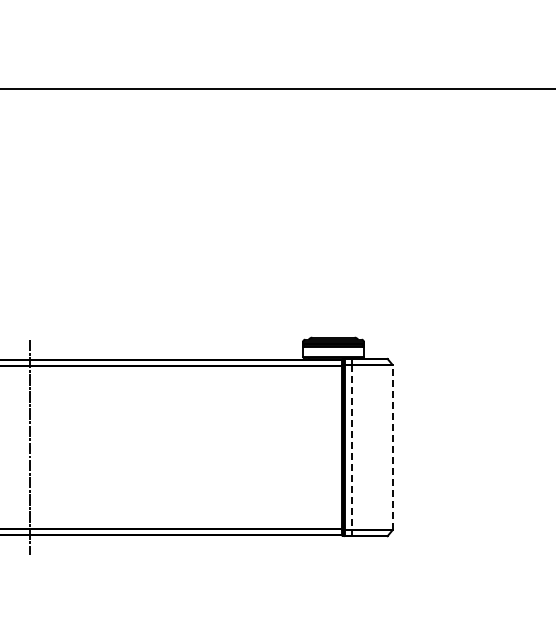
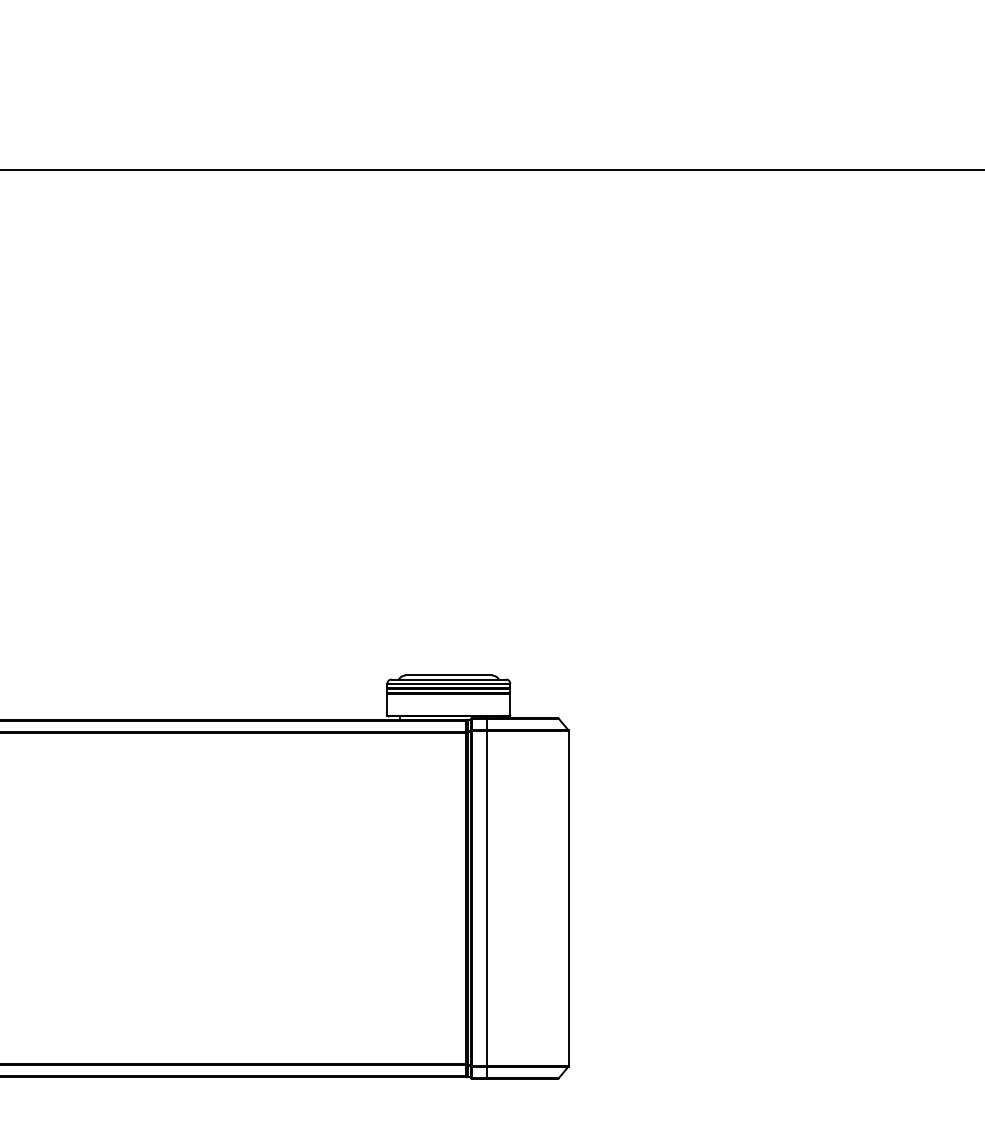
line: (392, 447) -> (568, 898), dashed -> solid
line: (352, 448) -> (487, 900), dashed -> solid

